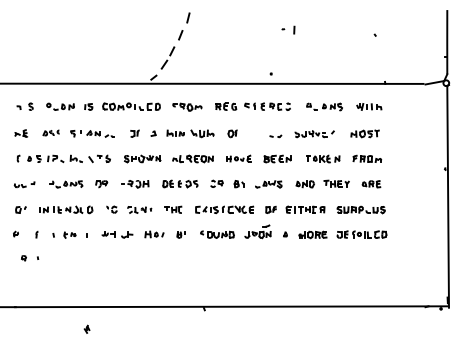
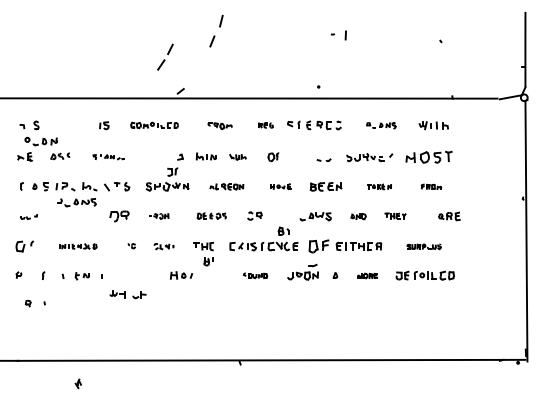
part: (168, 57) -> (165, 56), moved
part: (59, 106) -> (40, 141), moved
part: (131, 106) -> (154, 125), size x0.7
part: (225, 106) -> (265, 125), size x0.6
part: (324, 106) -> (381, 125), size x0.7
part: (186, 107) -> (219, 126), size x0.7
part: (92, 133) -> (108, 156), size x0.6
part: (134, 133) -> (172, 171), moved
part: (202, 134) -> (237, 157), size x0.6
part: (364, 134) -> (428, 157), size x1.4
part: (192, 158) -> (226, 186), size x0.7
part: (238, 158) -> (280, 186), size x0.7
part: (323, 158) -> (379, 186), size x0.6
part: (367, 158) -> (431, 186), size x0.6
part: (179, 183) -> (211, 215), size x0.7
part: (238, 183) -> (283, 230), moved
part: (336, 183) -> (395, 215), size x0.7
part: (24, 184) -> (28, 216), size x0.7
part: (65, 184) -> (76, 202), moved
part: (101, 184) -> (119, 216), size x1.4
part: (135, 184) -> (159, 216), size x0.6
part: (305, 184) -> (358, 216), size x0.7
part: (371, 184) -> (449, 216), moved
part: (111, 208) -> (131, 245), size x0.6
part: (20, 209) -> (24, 246), size x1.4
part: (66, 209) -> (78, 246), size x0.6
part: (139, 209) -> (163, 246), size x0.7
part: (270, 209) -> (317, 246), size x1.6
part: (360, 209) -> (423, 246), size x0.6
part: (116, 234) -> (127, 294), moved
part: (180, 234) -> (208, 261), moved
part: (217, 234) -> (255, 275), size x0.6
part: (312, 234) -> (367, 275), size x0.6
part: (86, 329) -> (77, 383), moved

